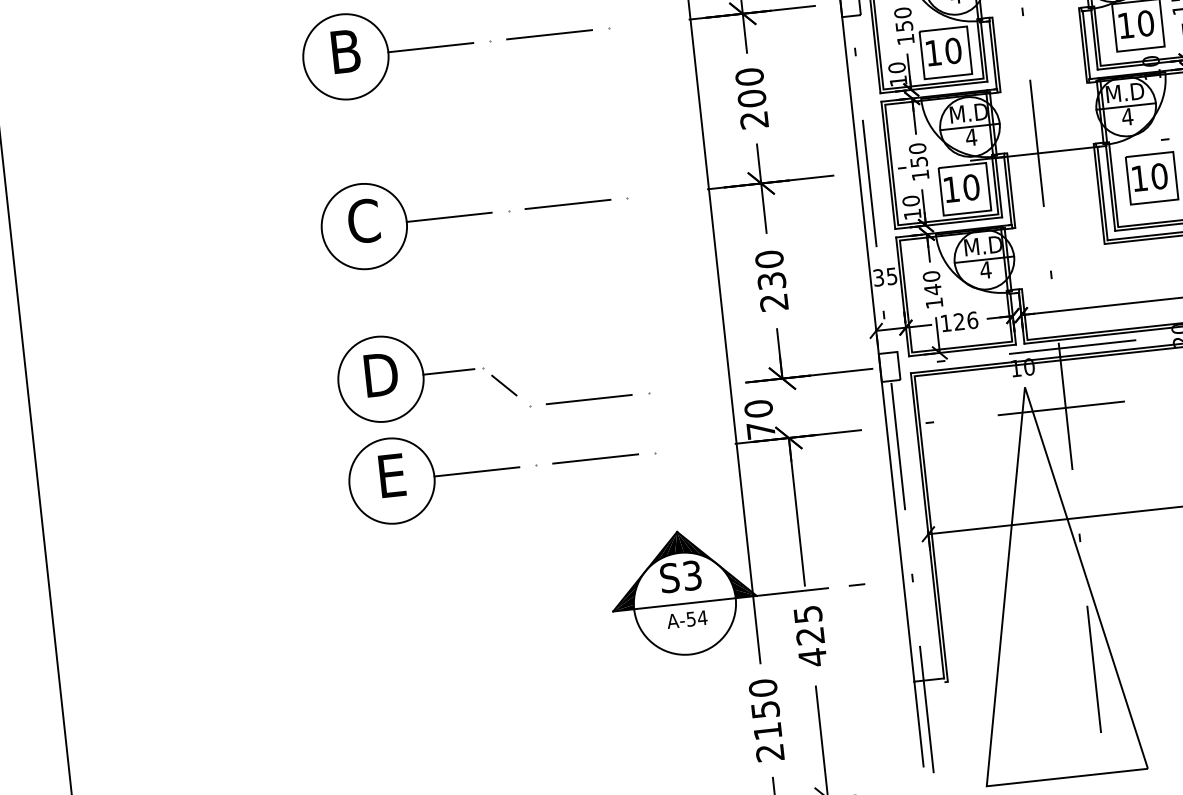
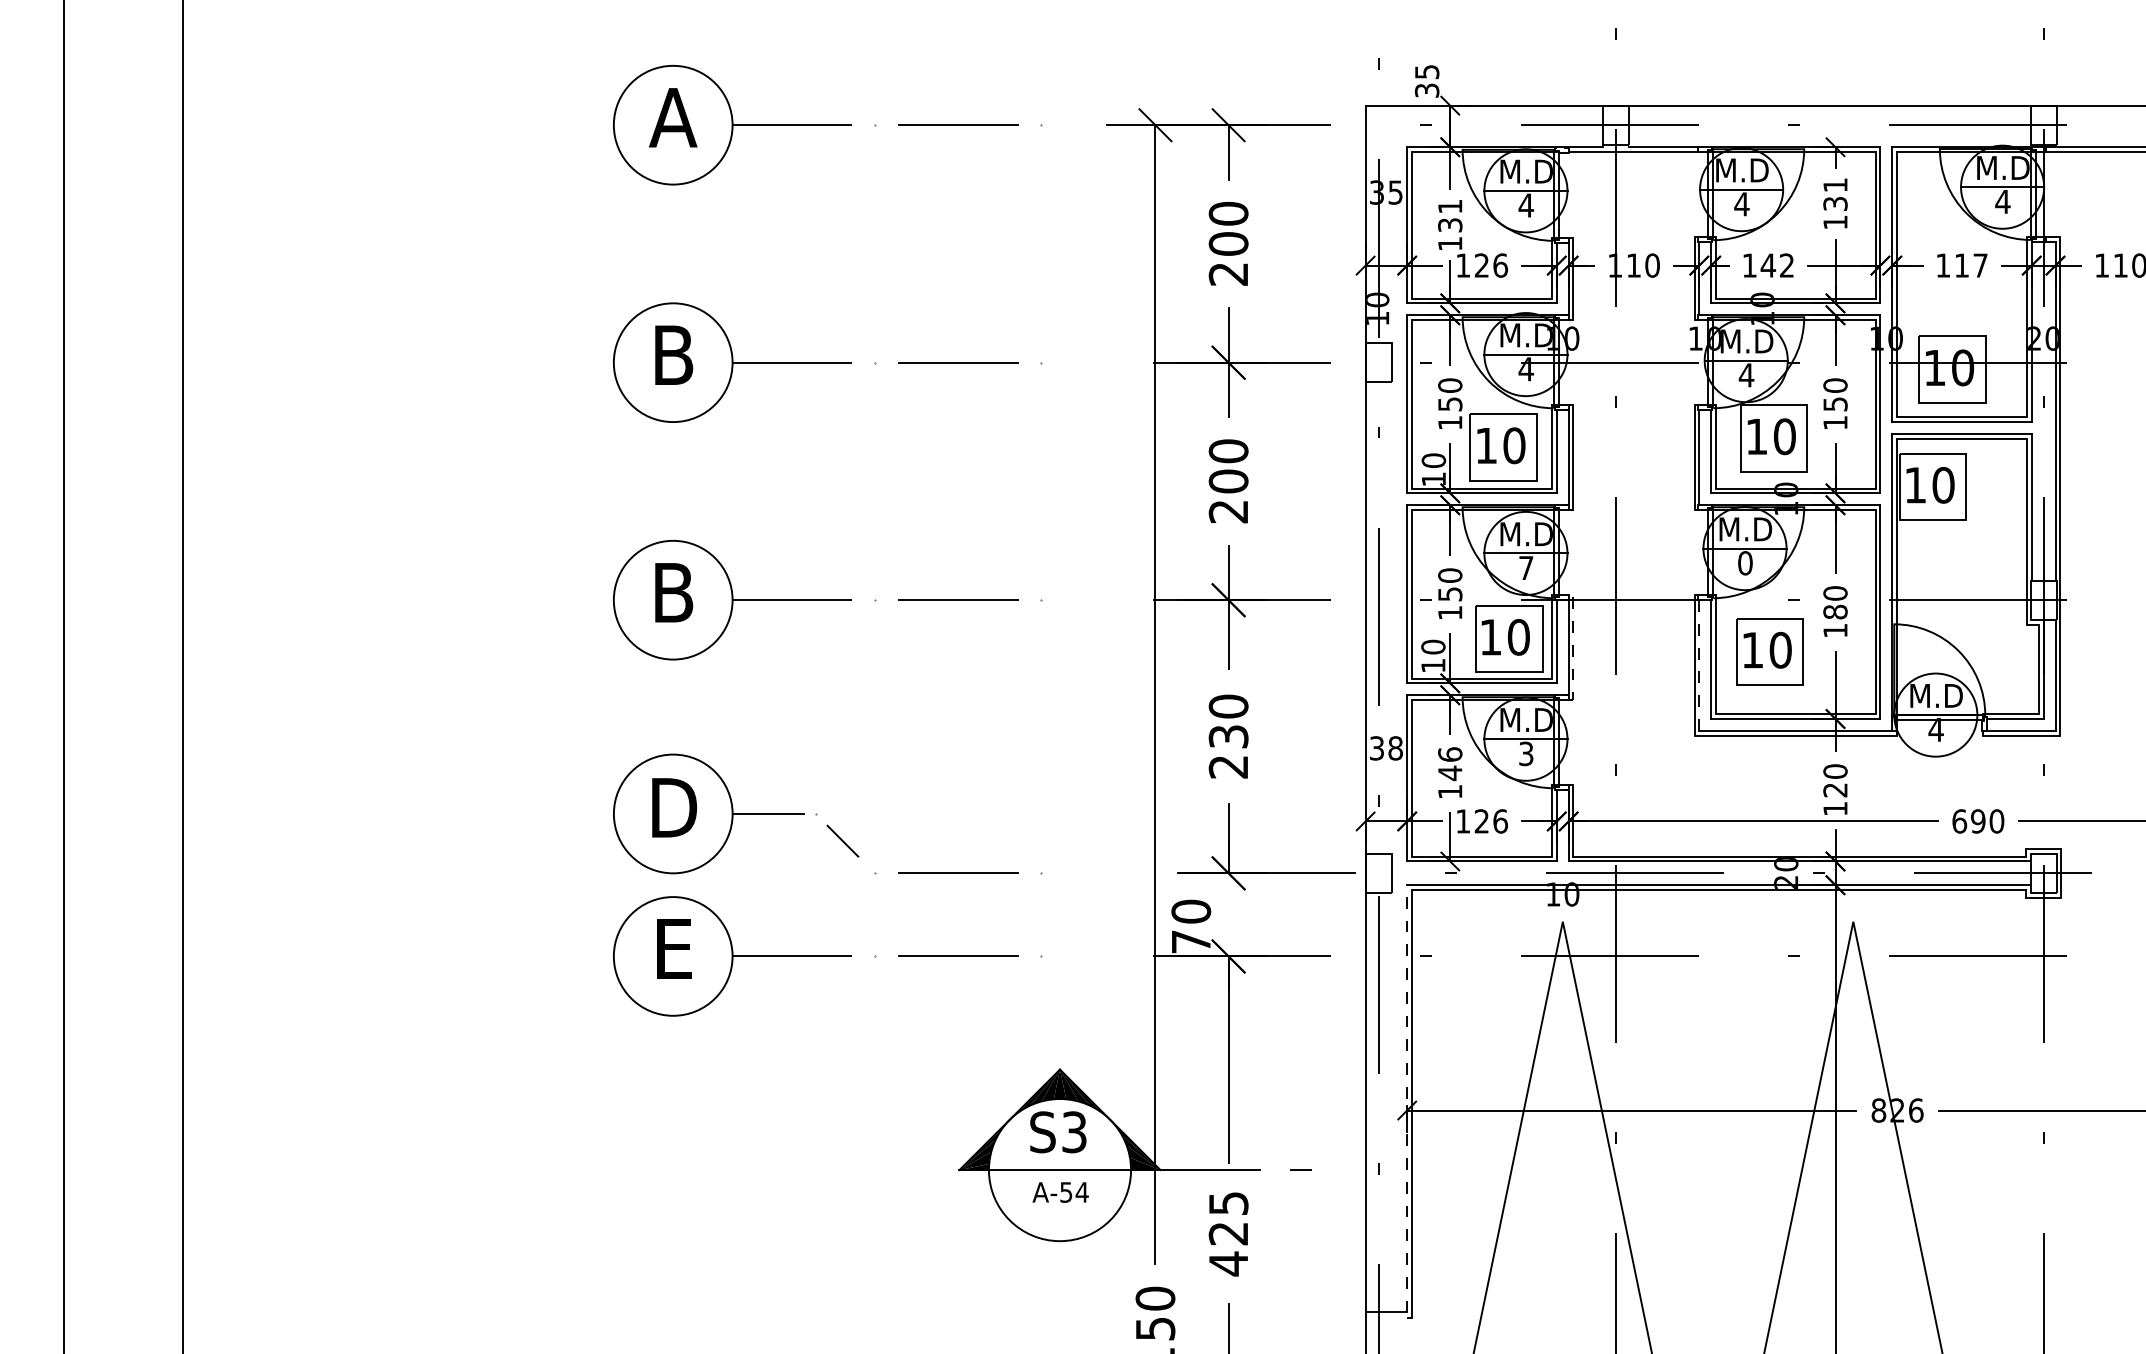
text: (1127, 117) -> (1745, 563), 4 -> 0
text: (970, 137) -> (1525, 567), 4 -> 7
line: (1011, 190) -> (1573, 647), solid -> dashed
line: (1102, 194) -> (1699, 666), solid -> dashed
text: (363, 221) -> (672, 592), C -> B
text: (985, 269) -> (1525, 753), 4 -> 3
text: (891, 276) -> (1395, 748), 35 -> 38
text: (931, 276) -> (1450, 754), 140 -> 146
line: (927, 525) -> (1407, 1098), solid -> dashed

